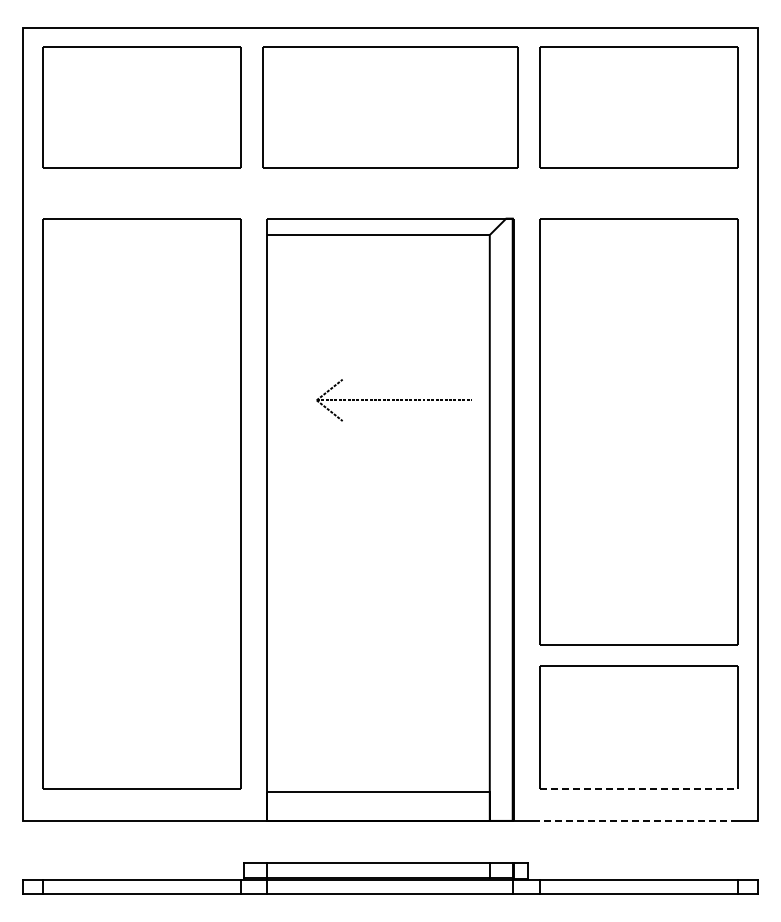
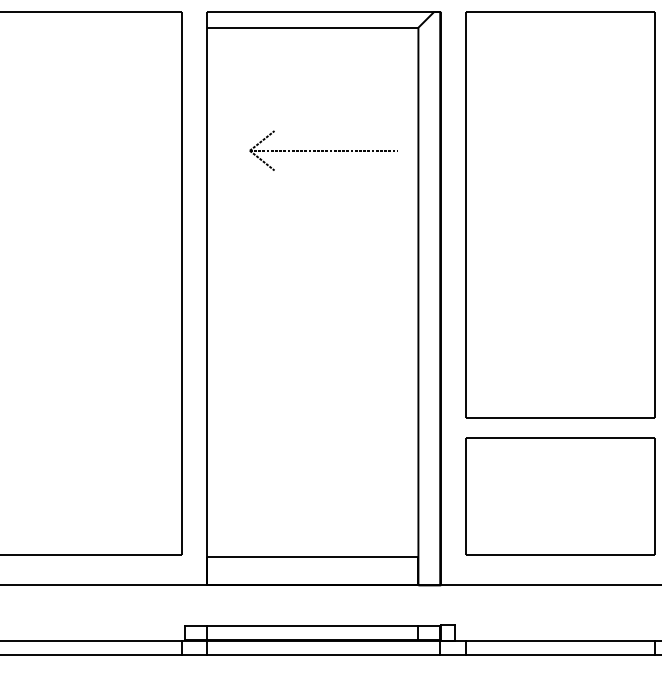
part: (393, 400) -> (322, 150), moved
line: (639, 788) -> (560, 554), dashed -> solid
line: (638, 820) -> (559, 585), dashed -> solid

